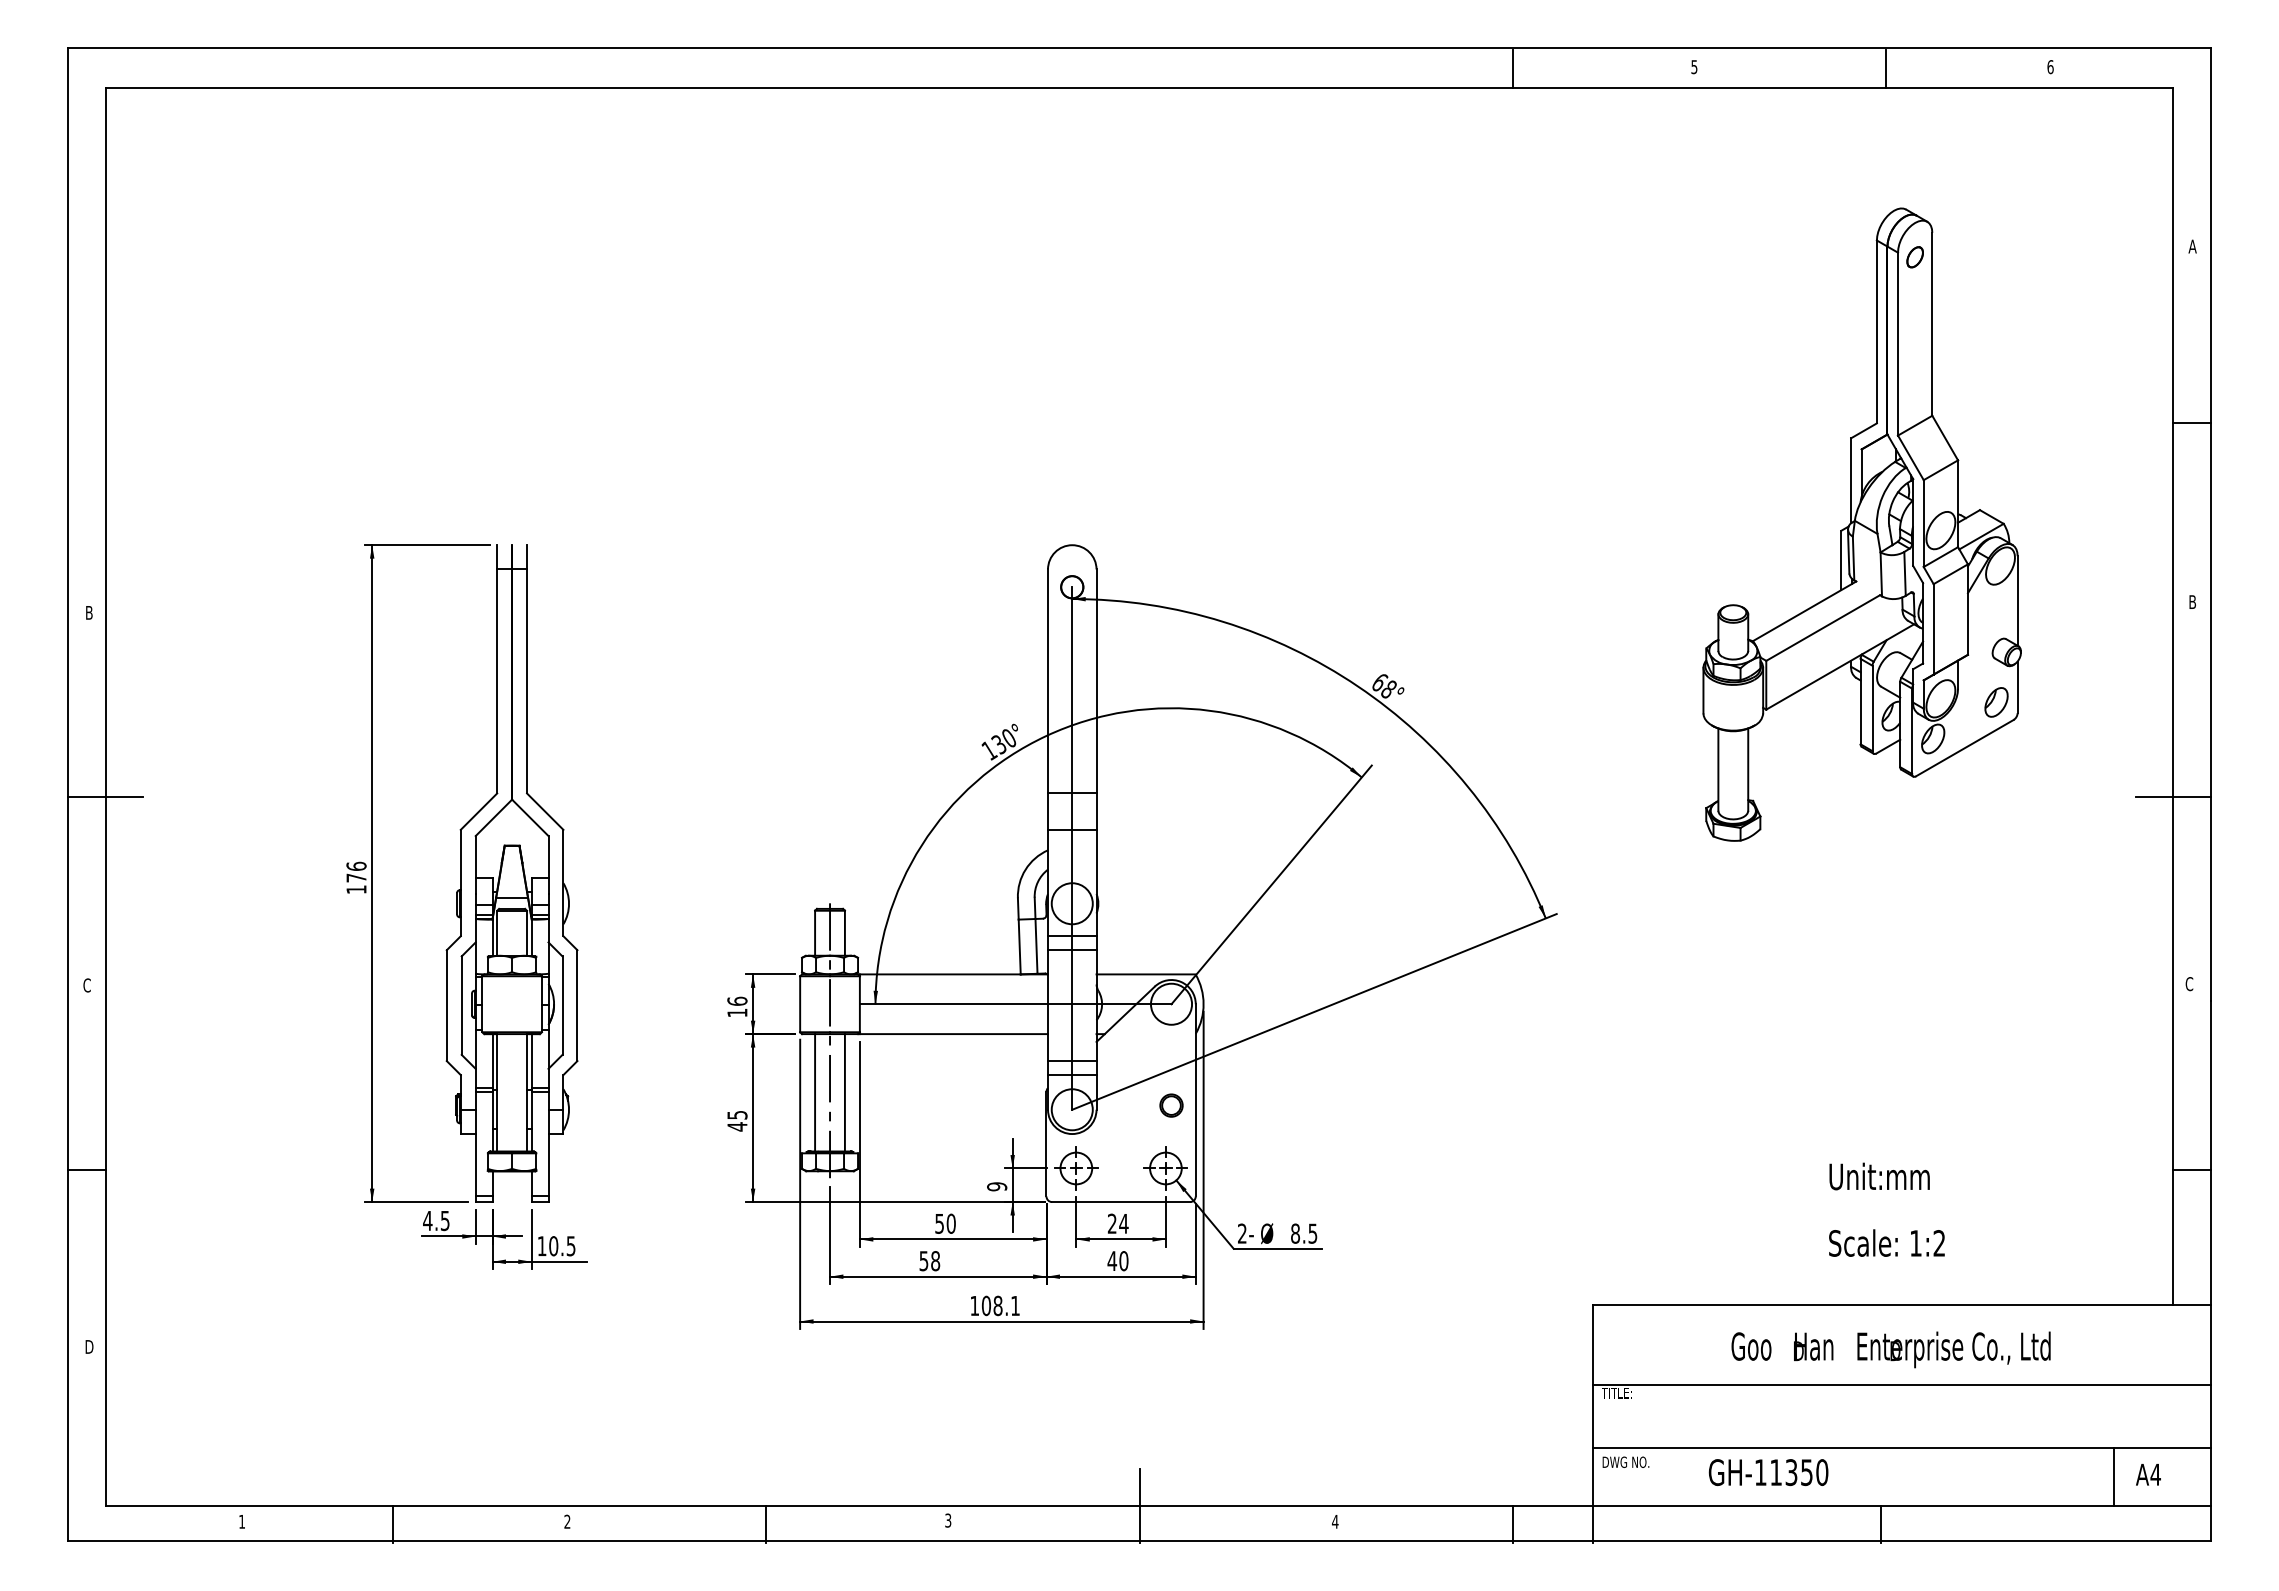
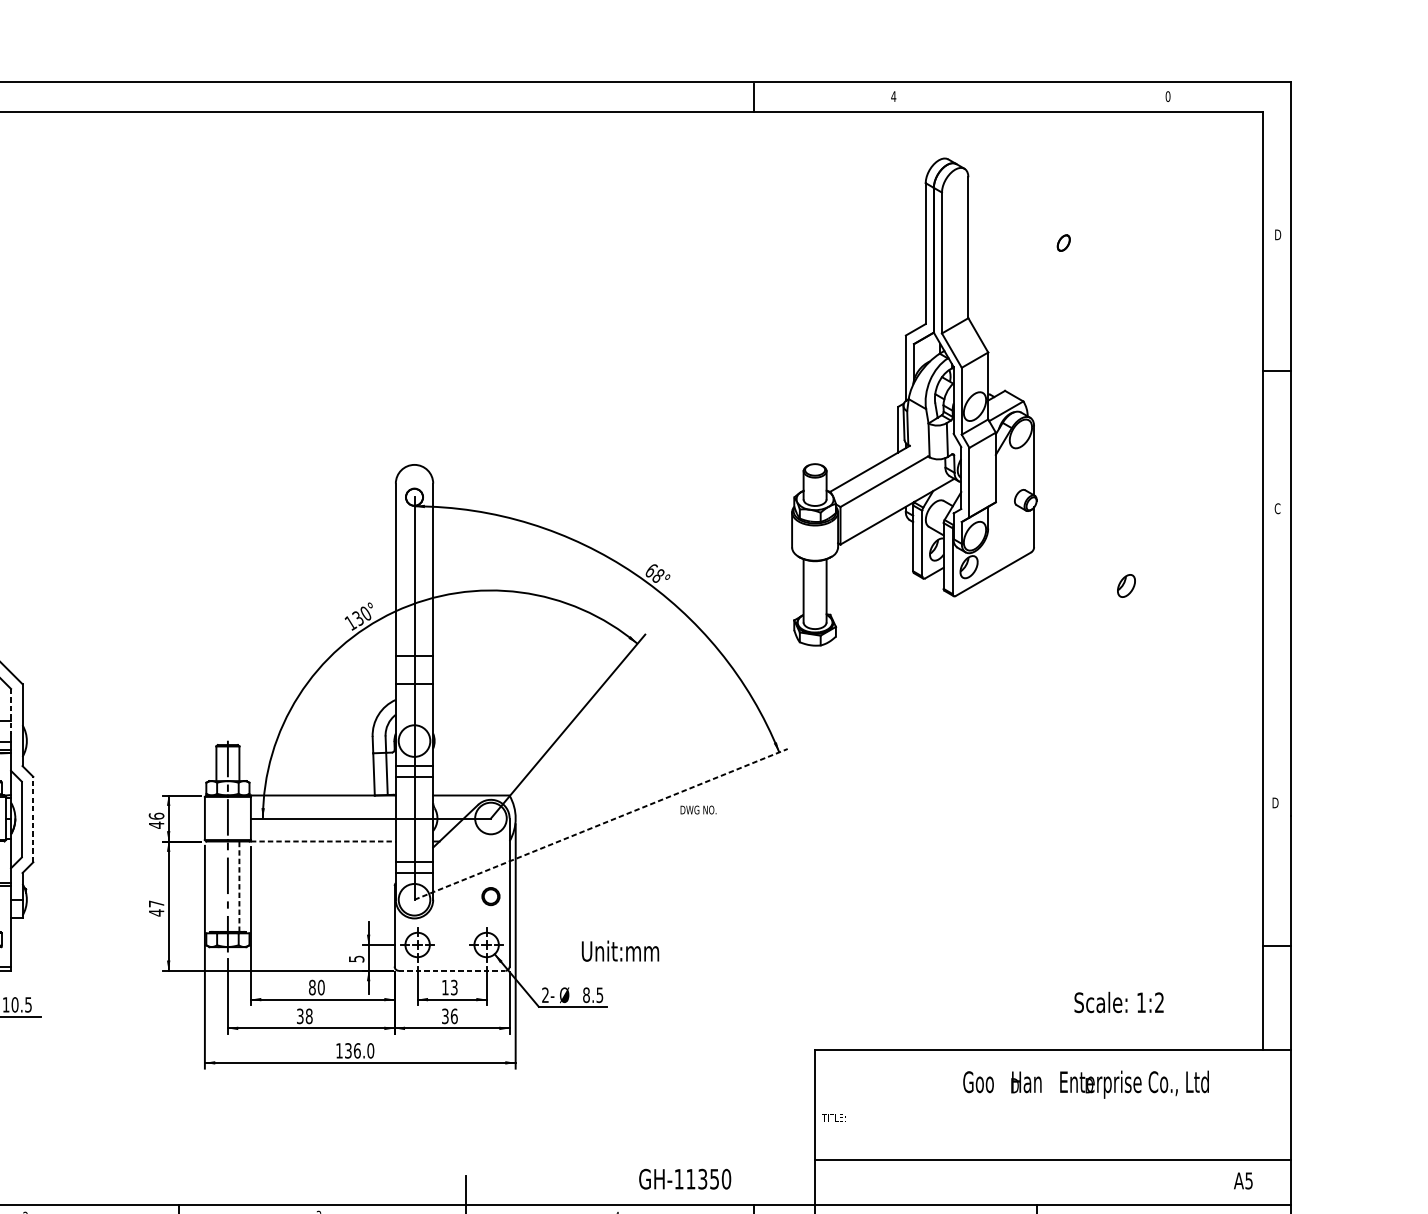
text: (2050, 66) -> (1168, 96), 6 -> 0
text: (1694, 67) -> (893, 96), 5 -> 4
line: (1885, 68) -> (1040, 97), removed
text: (2192, 246) -> (1277, 234), A -> D
part: (1861, 524) -> (913, 401), moved
text: (2192, 602) -> (1277, 509), B -> C
line: (2172, 796) -> (1262, 658), removed
line: (548, 865) -> (11, 711), solid -> dashed
text: (2189, 984) -> (1275, 803), C -> D
line: (577, 1005) -> (33, 819), solid -> dashed
line: (1314, 1011) -> (601, 824), solid -> dashed
text: (737, 1012) -> (156, 824), 16 -> 46
line: (954, 1034) -> (323, 841), solid -> dashed
line: (815, 1092) -> (216, 886), removed
line: (844, 1092) -> (239, 886), solid -> dashed
text: (737, 1115) -> (156, 904), 45 -> 47
text: (1879, 1176) -> (620, 951), moved
text: (997, 1186) -> (356, 958), 9 -> 5
line: (1121, 1202) -> (452, 971), solid -> dashed
text: (939, 1223) -> (312, 987), 50 -> 80
text: (1117, 1223) -> (449, 987), 24 -> 13
text: (1886, 1242) -> (1118, 1002), moved
text: (924, 1260) -> (300, 1015), 58 -> 38
text: (1117, 1261) -> (449, 1016), 40 -> 36
text: (1000, 1305) -> (359, 1050), 108.1 -> 136.0
text: (1890, 1349) -> (1085, 1084), moved
line: (1901, 1384) -> (1053, 1111), removed
text: (1625, 1461) -> (698, 809), moved
text: (1768, 1472) -> (685, 1179), moved
text: (2155, 1474) -> (1248, 1180), A4 -> A5
line: (2113, 1476) -> (1216, 1182), removed

